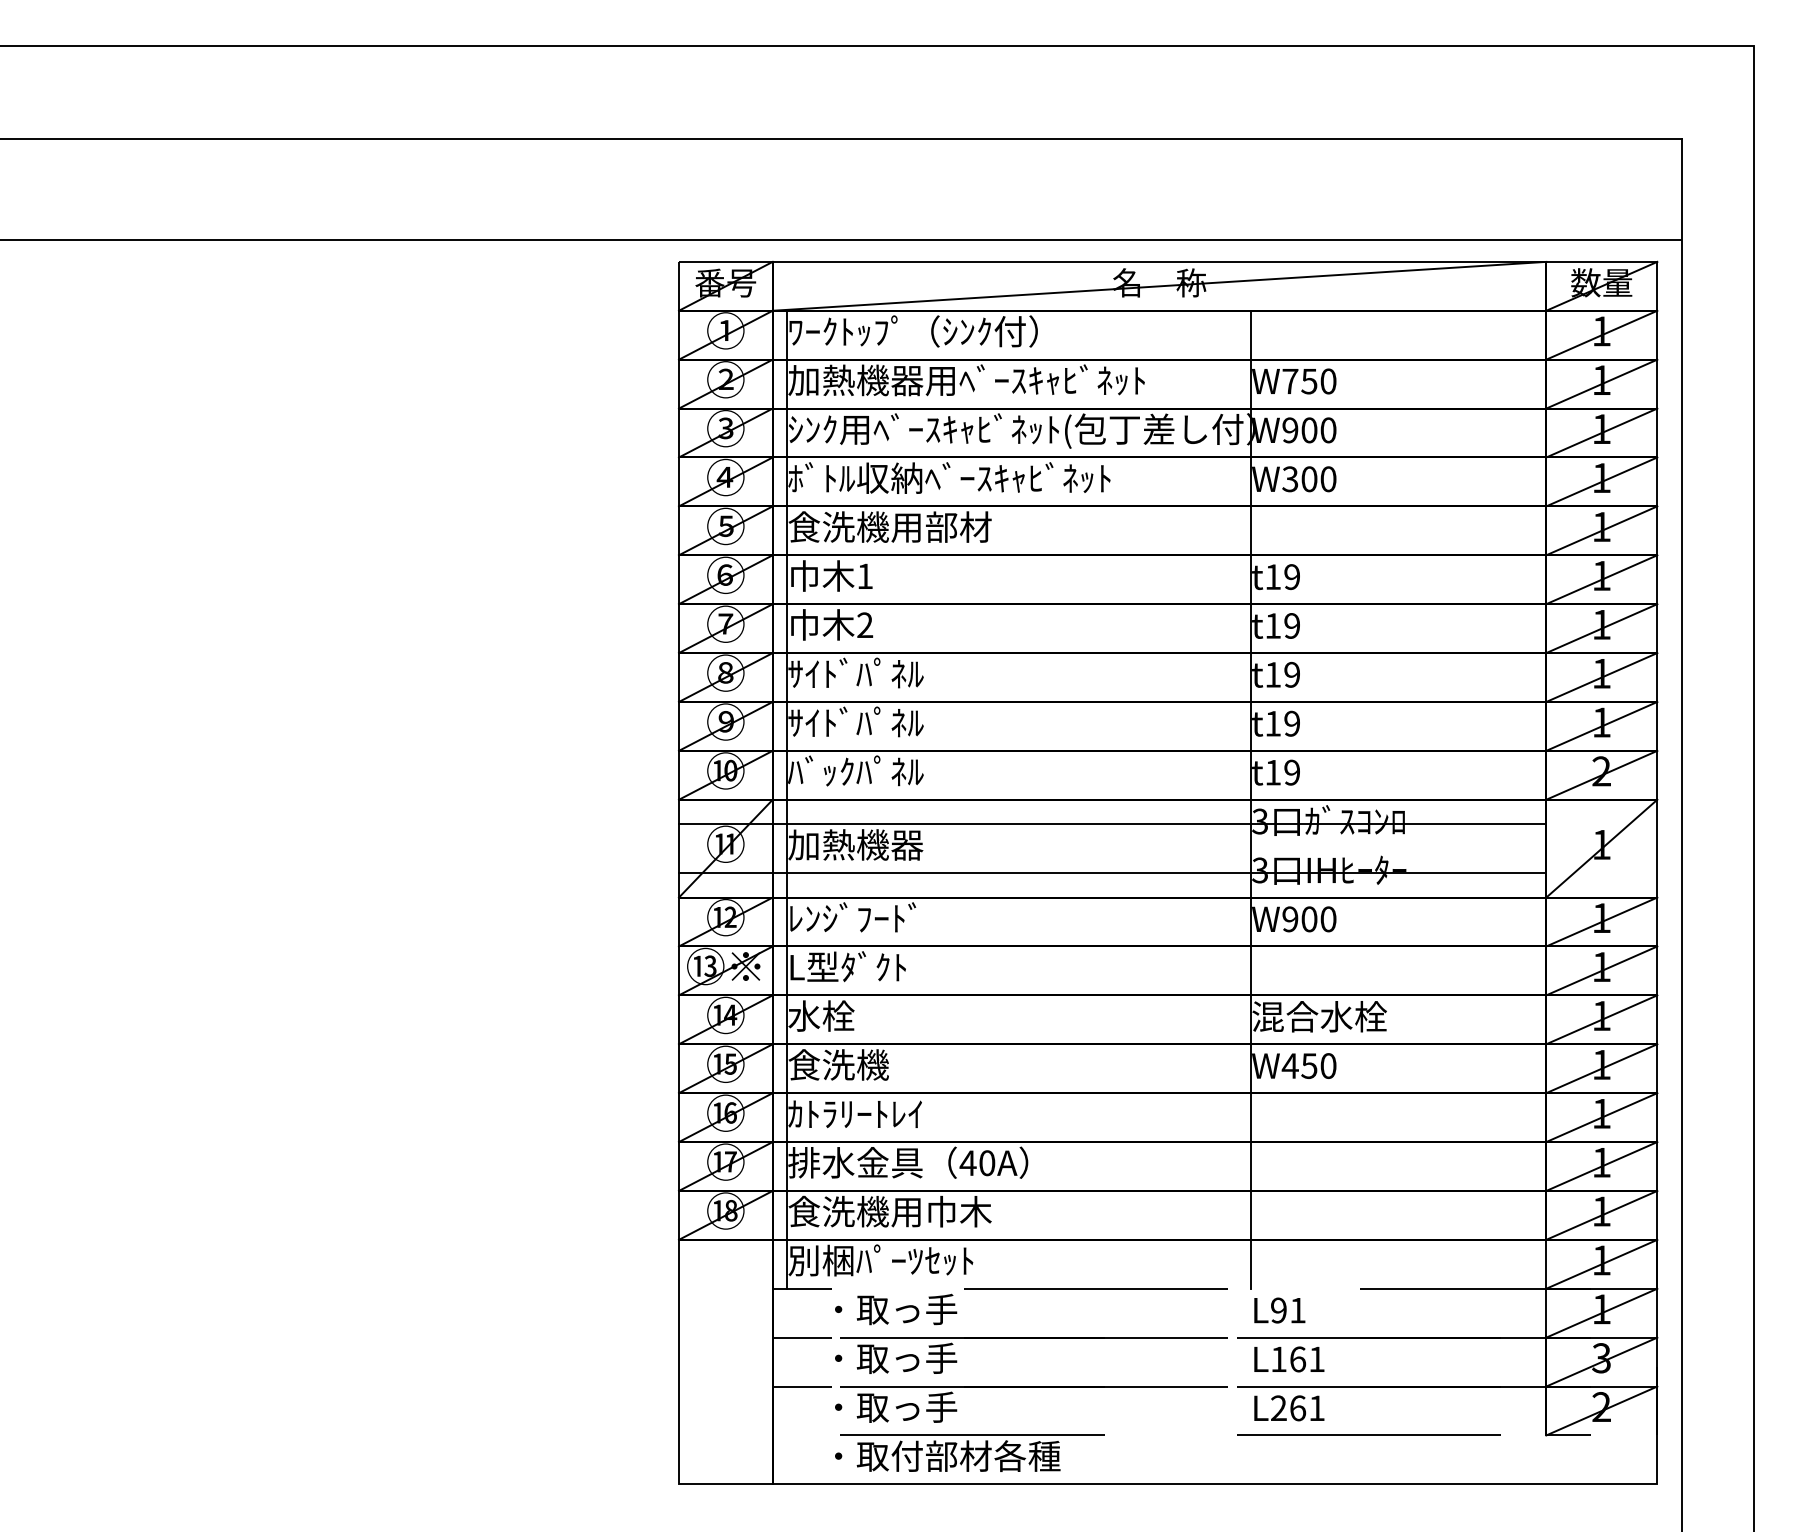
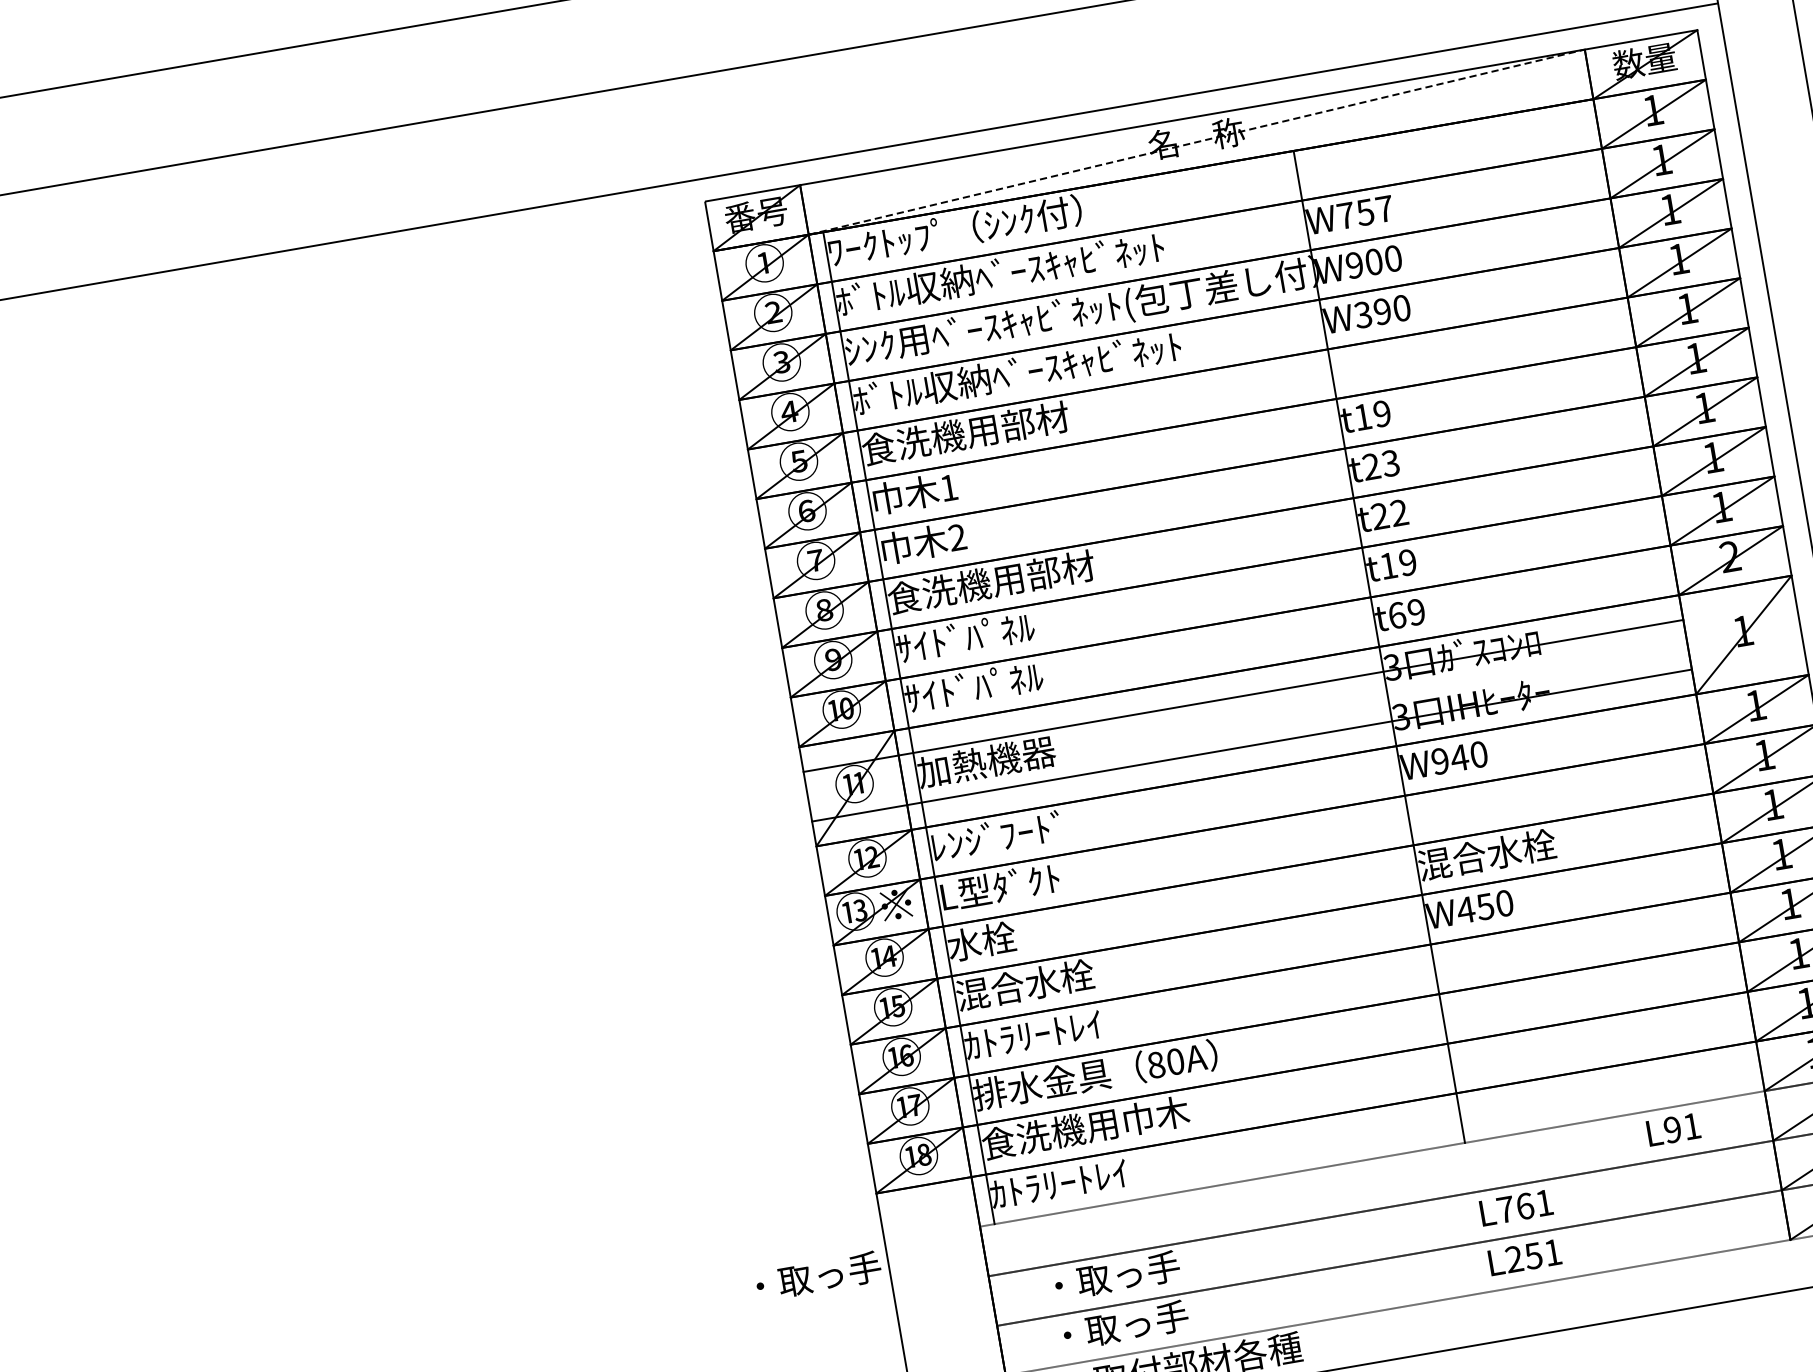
line: (1159, 286) -> (1196, 142), solid -> dashed
text: (966, 380) -> (1017, 271), 加熱機器用ﾍﾞｰｽｷｬﾋﾞﾈｯﾄ -> ﾎﾞﾄﾙ収納ﾍﾞｰｽｷｬﾋﾞﾈｯﾄ
text: (1328, 381) -> (1384, 209), W750 -> W757
text: (1309, 479) -> (1382, 311), W300 -> W390
text: (1282, 625) -> (1380, 464), t19 -> t23
text: (889, 673) -> (990, 582), ｻｲﾄﾞﾊﾟﾈﾙ -> 食洗機用部材
text: (1282, 674) -> (1389, 514), t19 -> t22
text: (820, 770) -> (937, 692), ﾊﾞｯｸﾊﾟﾈﾙ -> ｻｲﾄﾞﾊﾟﾈﾙ
text: (1273, 772) -> (1397, 615), t19 -> t69
text: (1308, 919) -> (1458, 758), W900 -> W940
text: (855, 1064) -> (1024, 984), 食洗機 -> 混合水栓
text: (967, 1163) -> (1155, 1065), 40A -> 80A
text: (880, 1260) -> (1084, 1179), 別梱ﾊﾟｰﾂｾｯﾄ -> ｶﾄﾗﾘｰﾄﾚｲ
text: (896, 1309) -> (819, 1276), moved
text: (1279, 1310) -> (1673, 1129), moved
text: (1278, 1358) -> (1505, 1208), L161 -> L761
text: (1297, 1408) -> (1533, 1256), L261 -> L251

